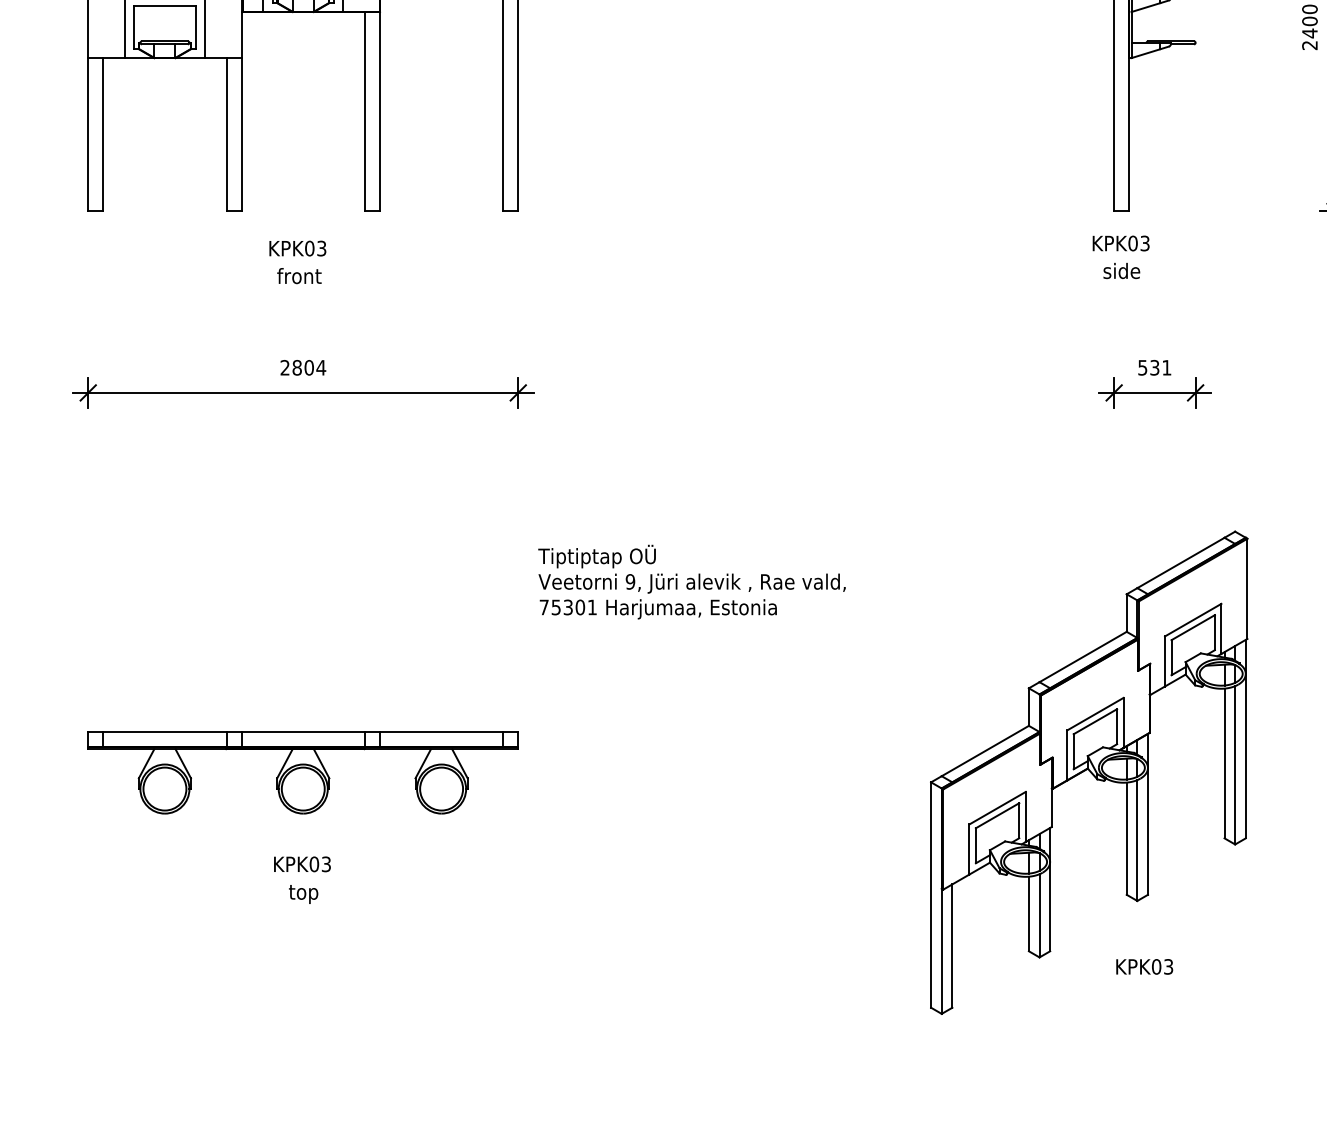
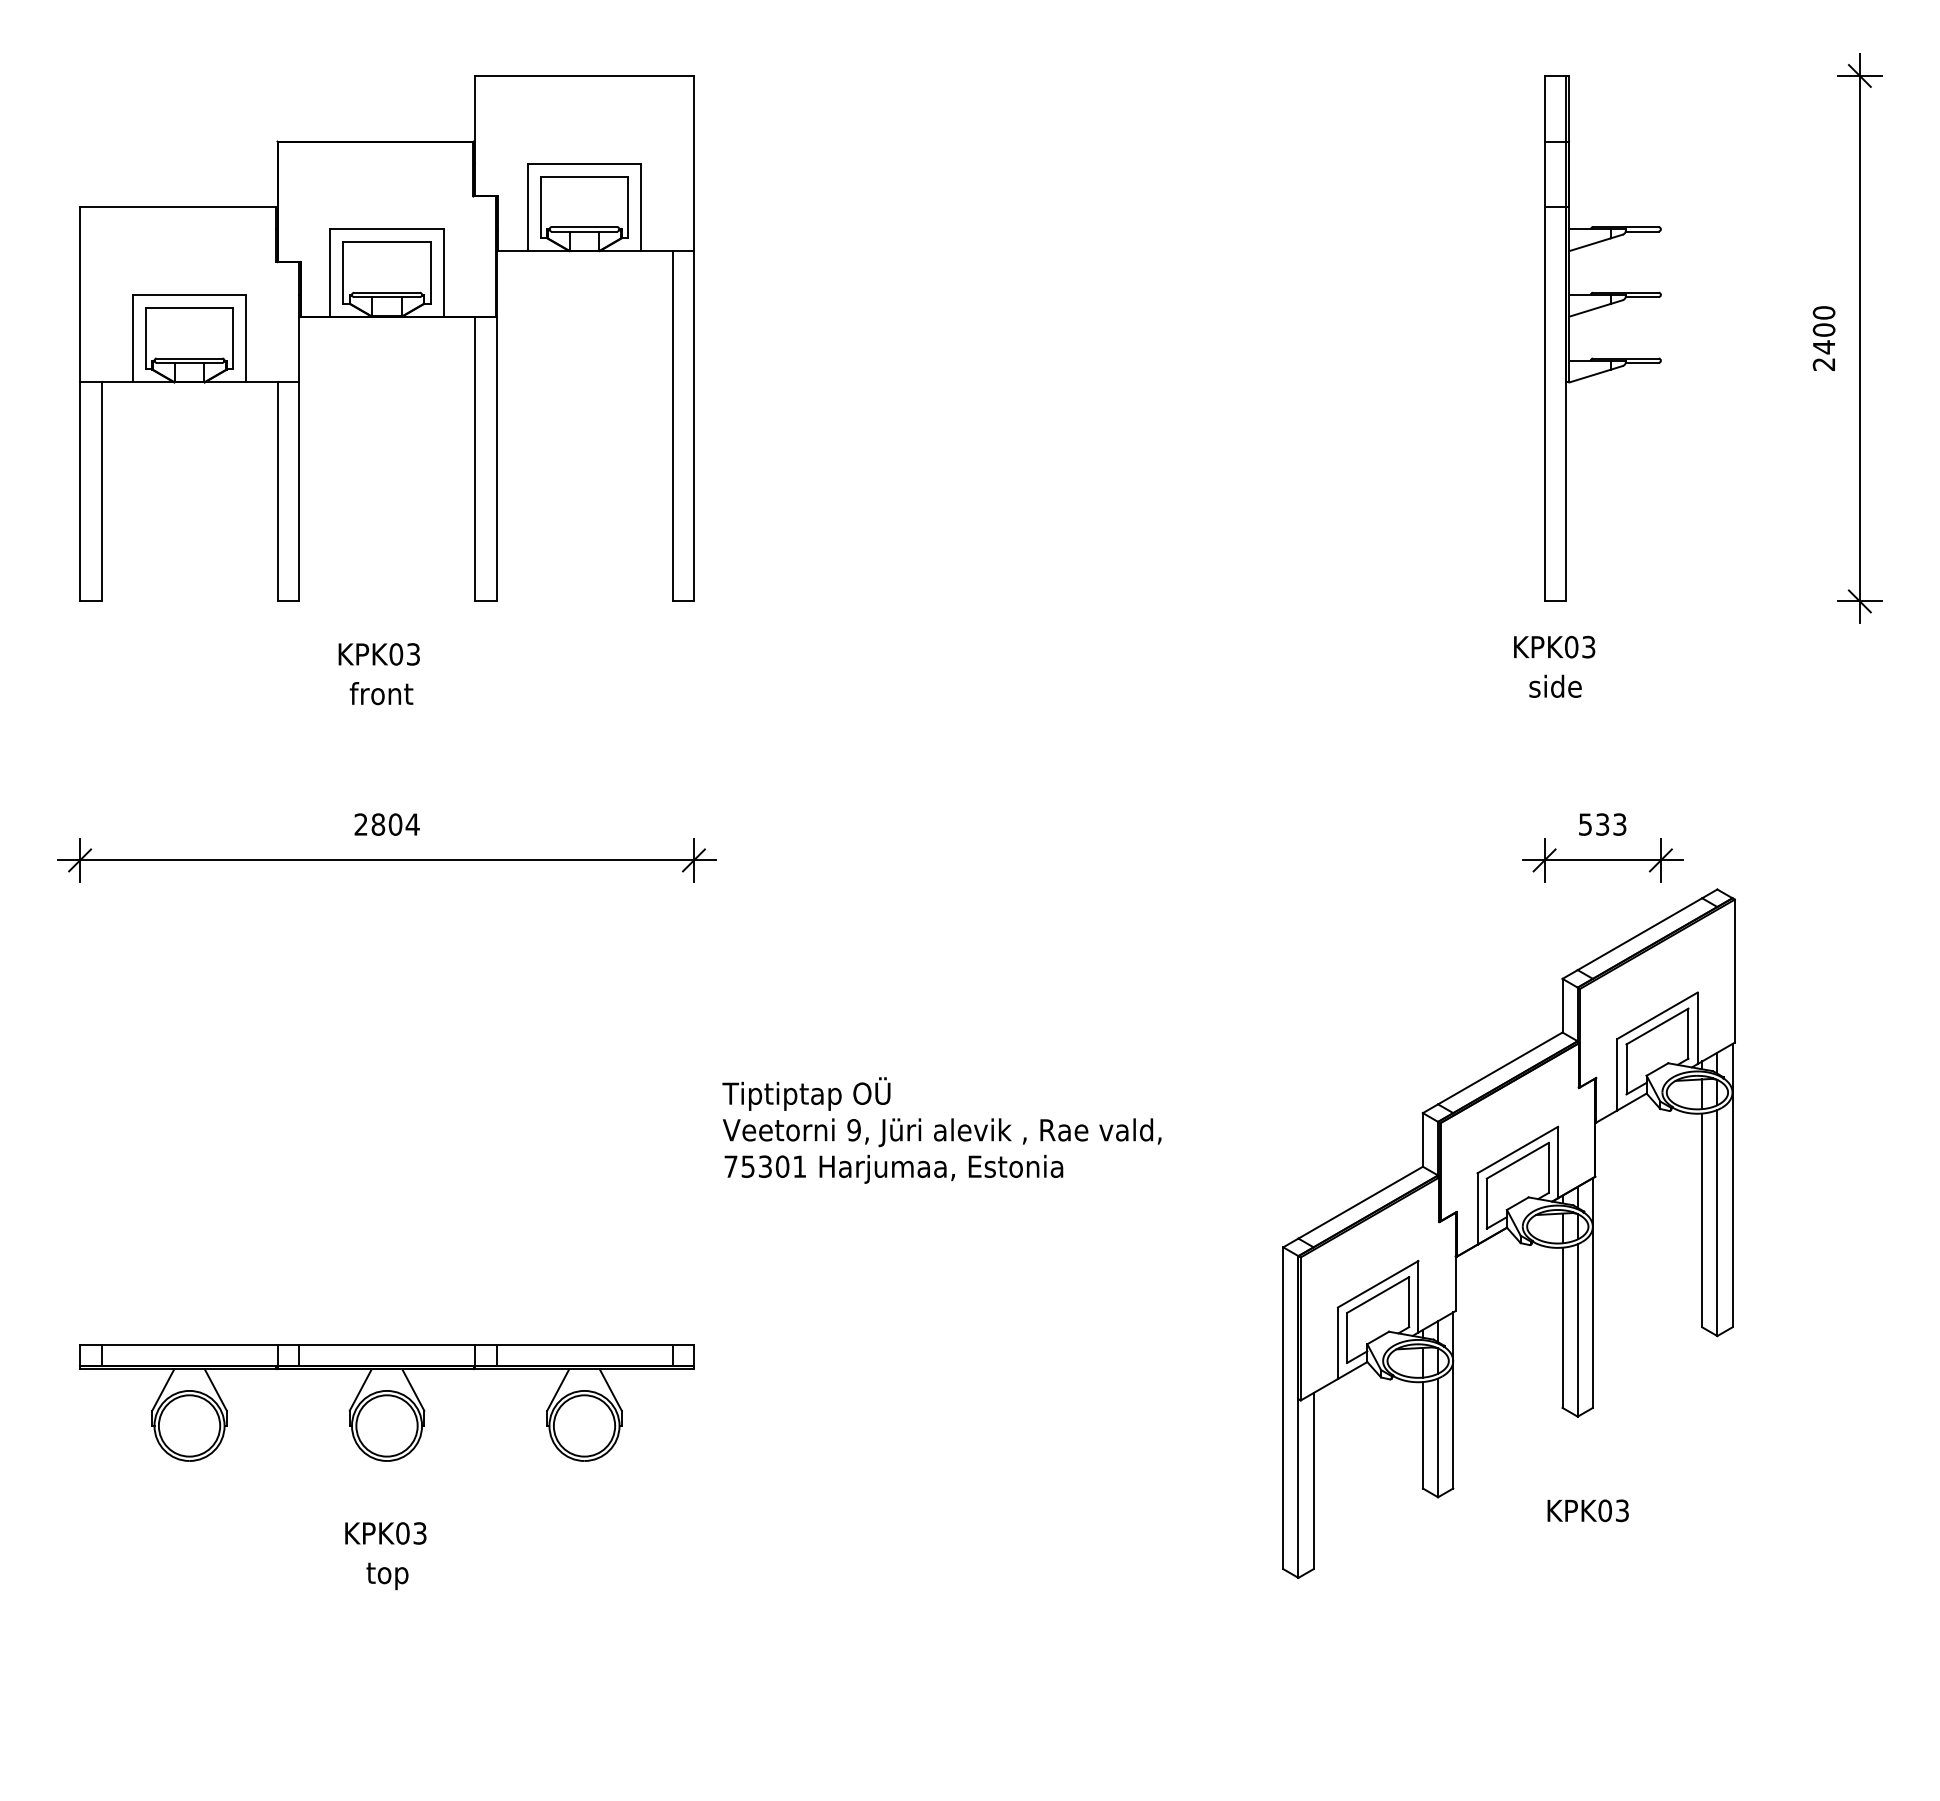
text: (1166, 367) -> (1619, 824), 531 -> 533
part: (1088, 772) -> (1508, 1233), moved

